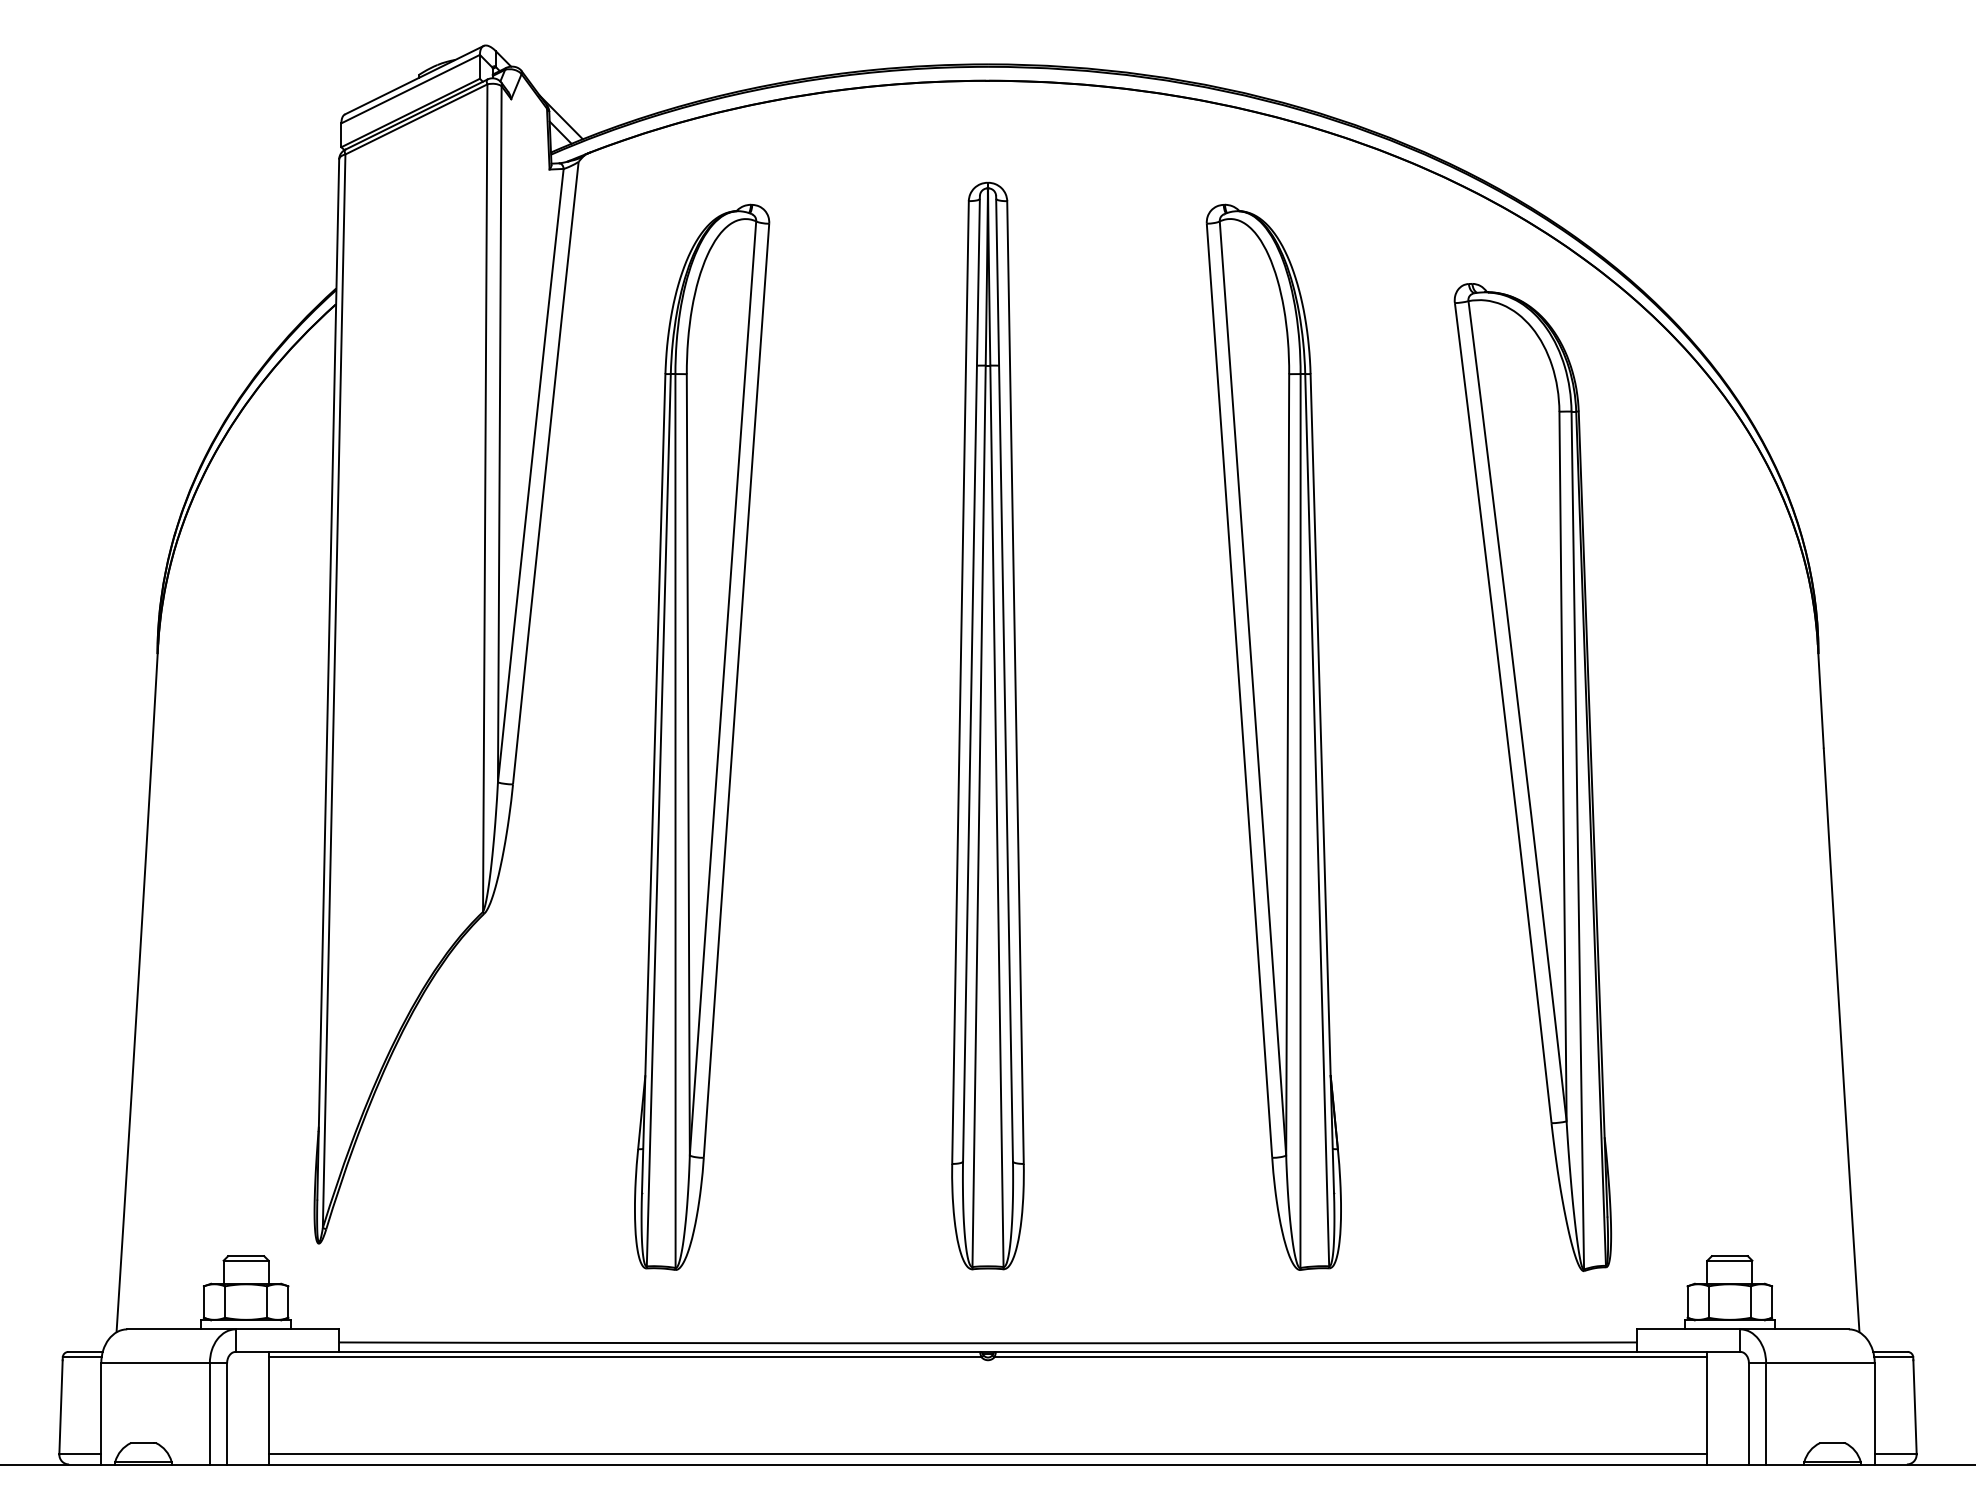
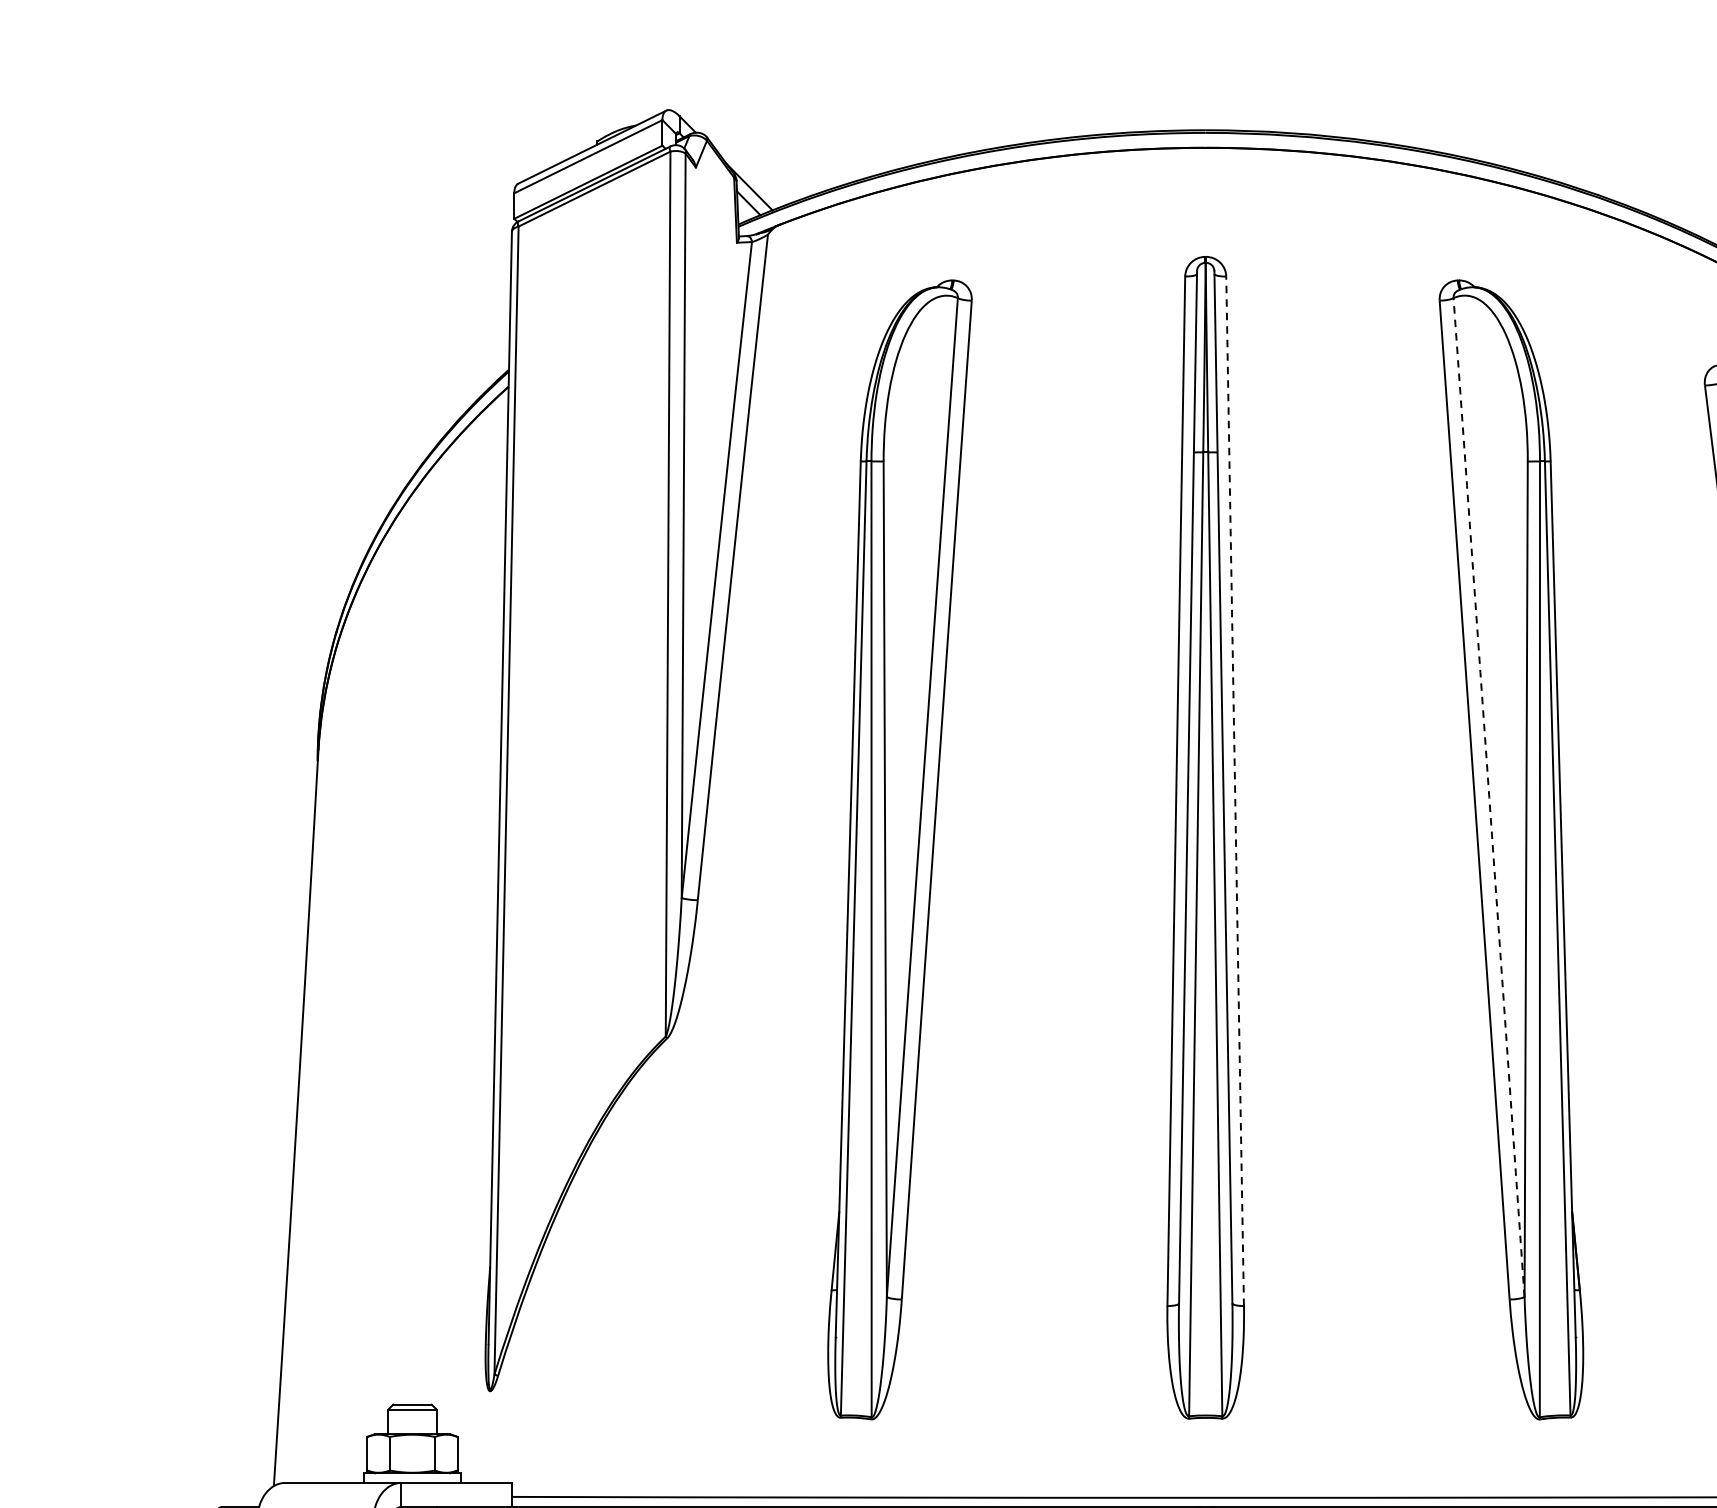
line: (1015, 682) -> (1235, 791), solid -> dashed
arc: (1253, 688) -> (1489, 797), solid -> dashed

